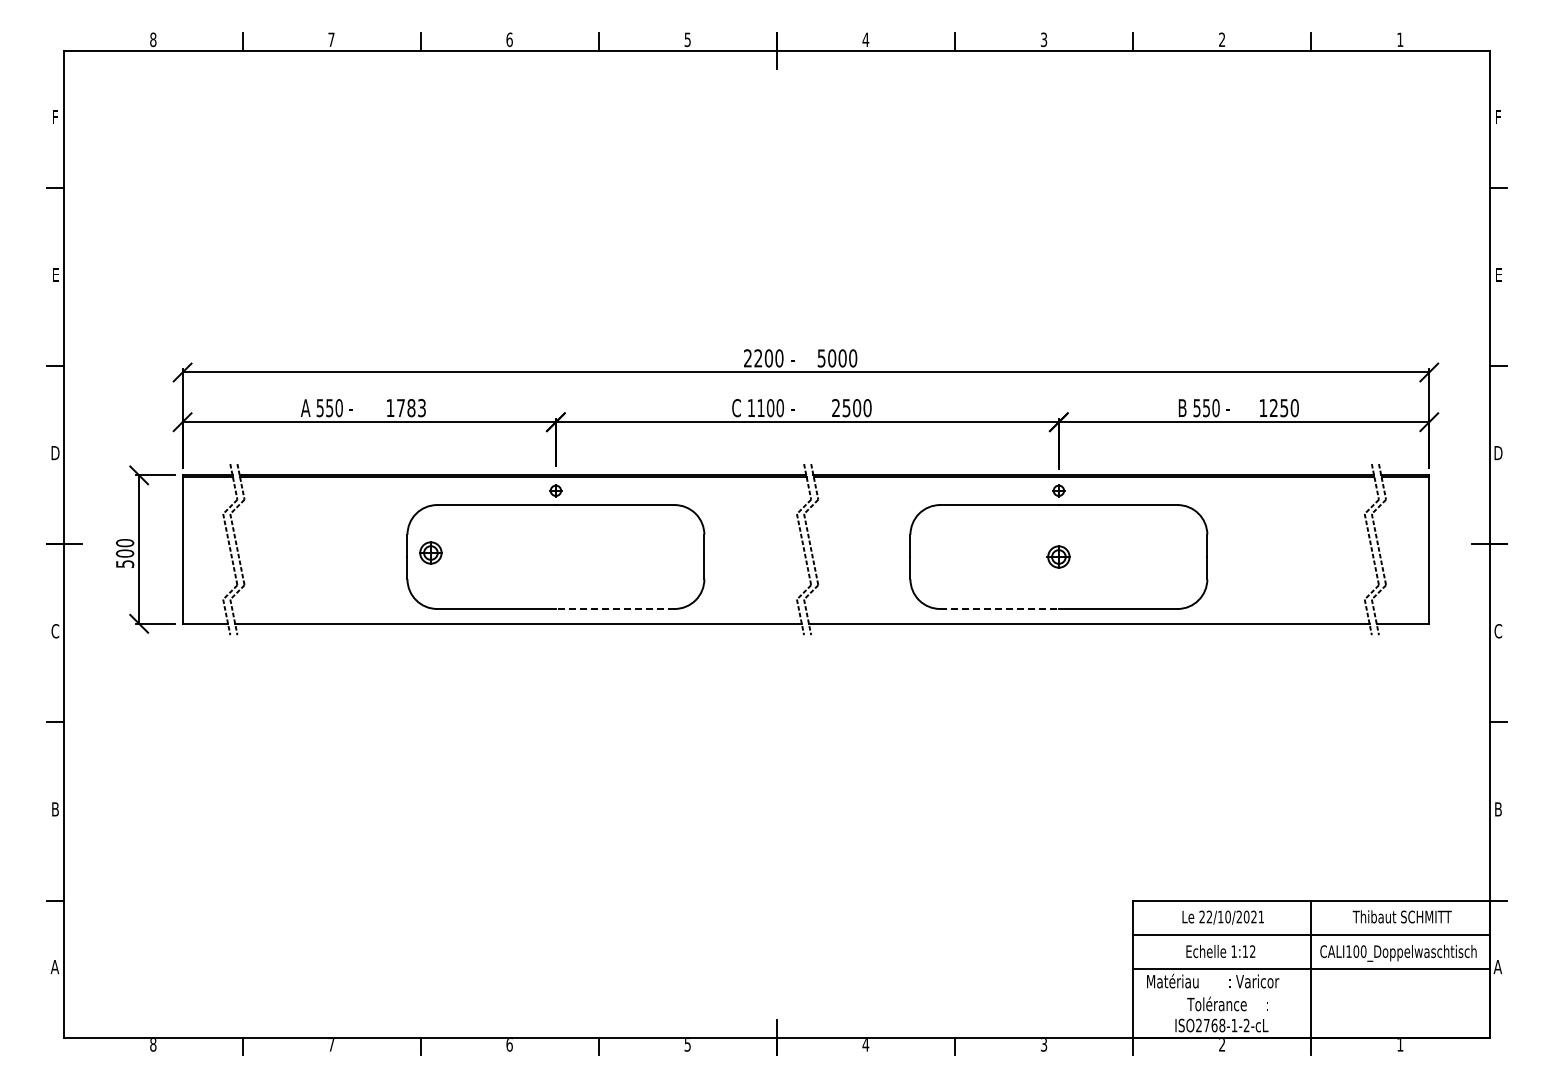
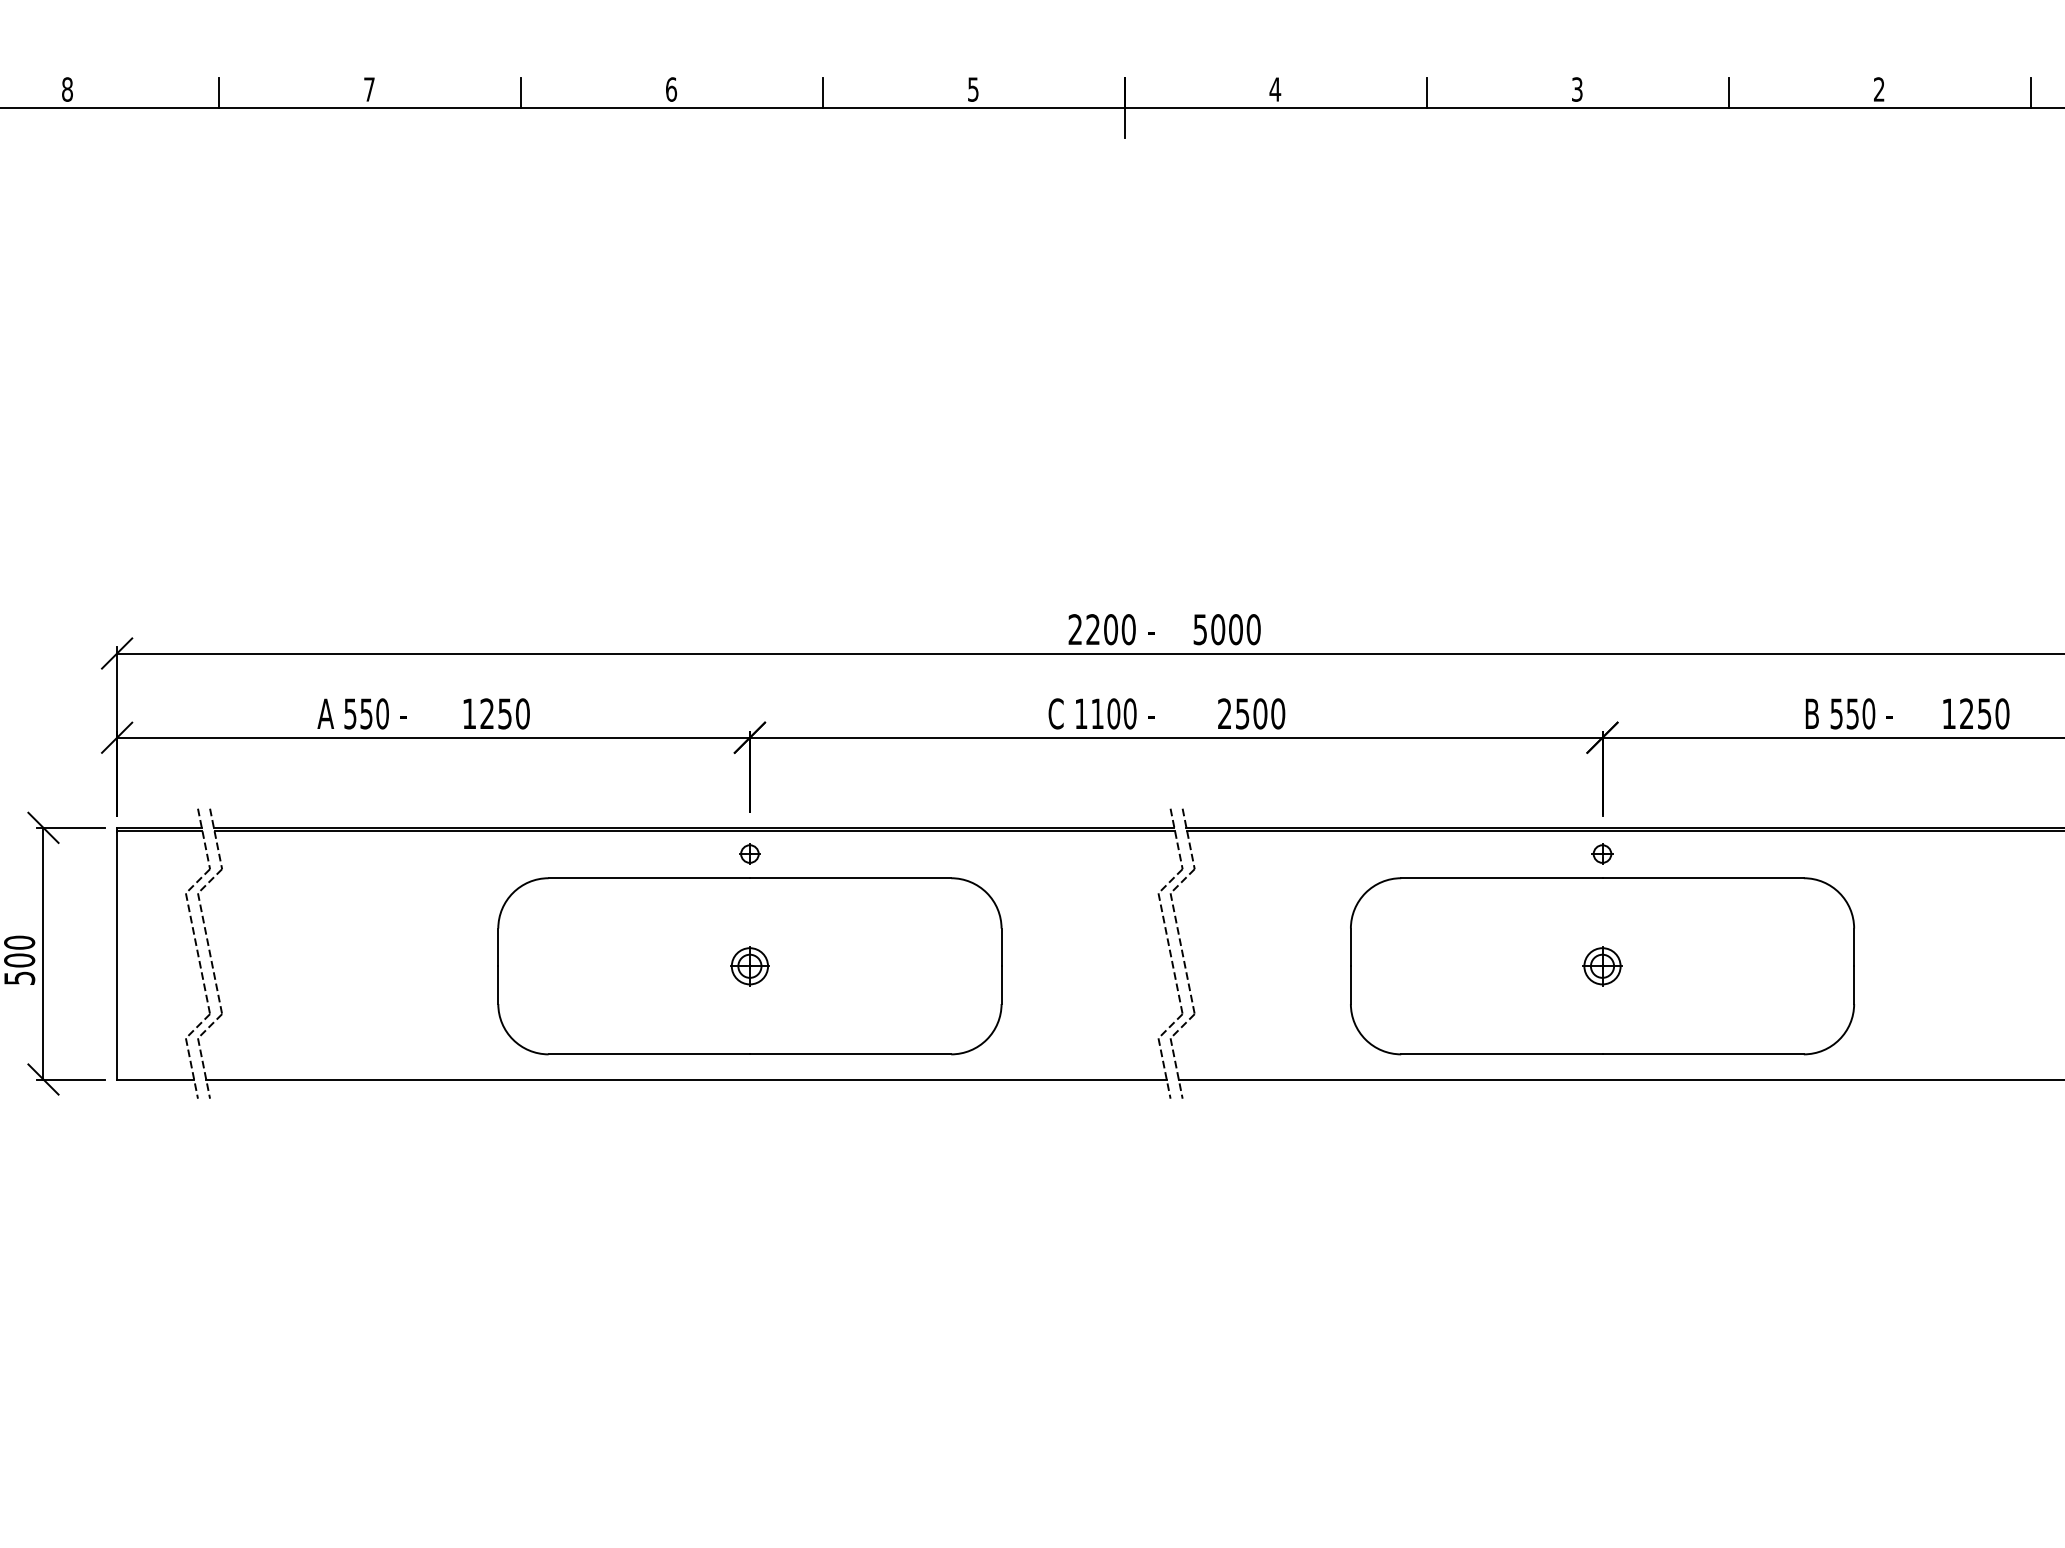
text: (411, 408) -> (505, 714), 1783 -> 1250
part: (430, 552) -> (749, 965), moved
line: (614, 608) -> (849, 1053), dashed -> solid
line: (1000, 608) -> (1503, 1053), dashed -> solid

